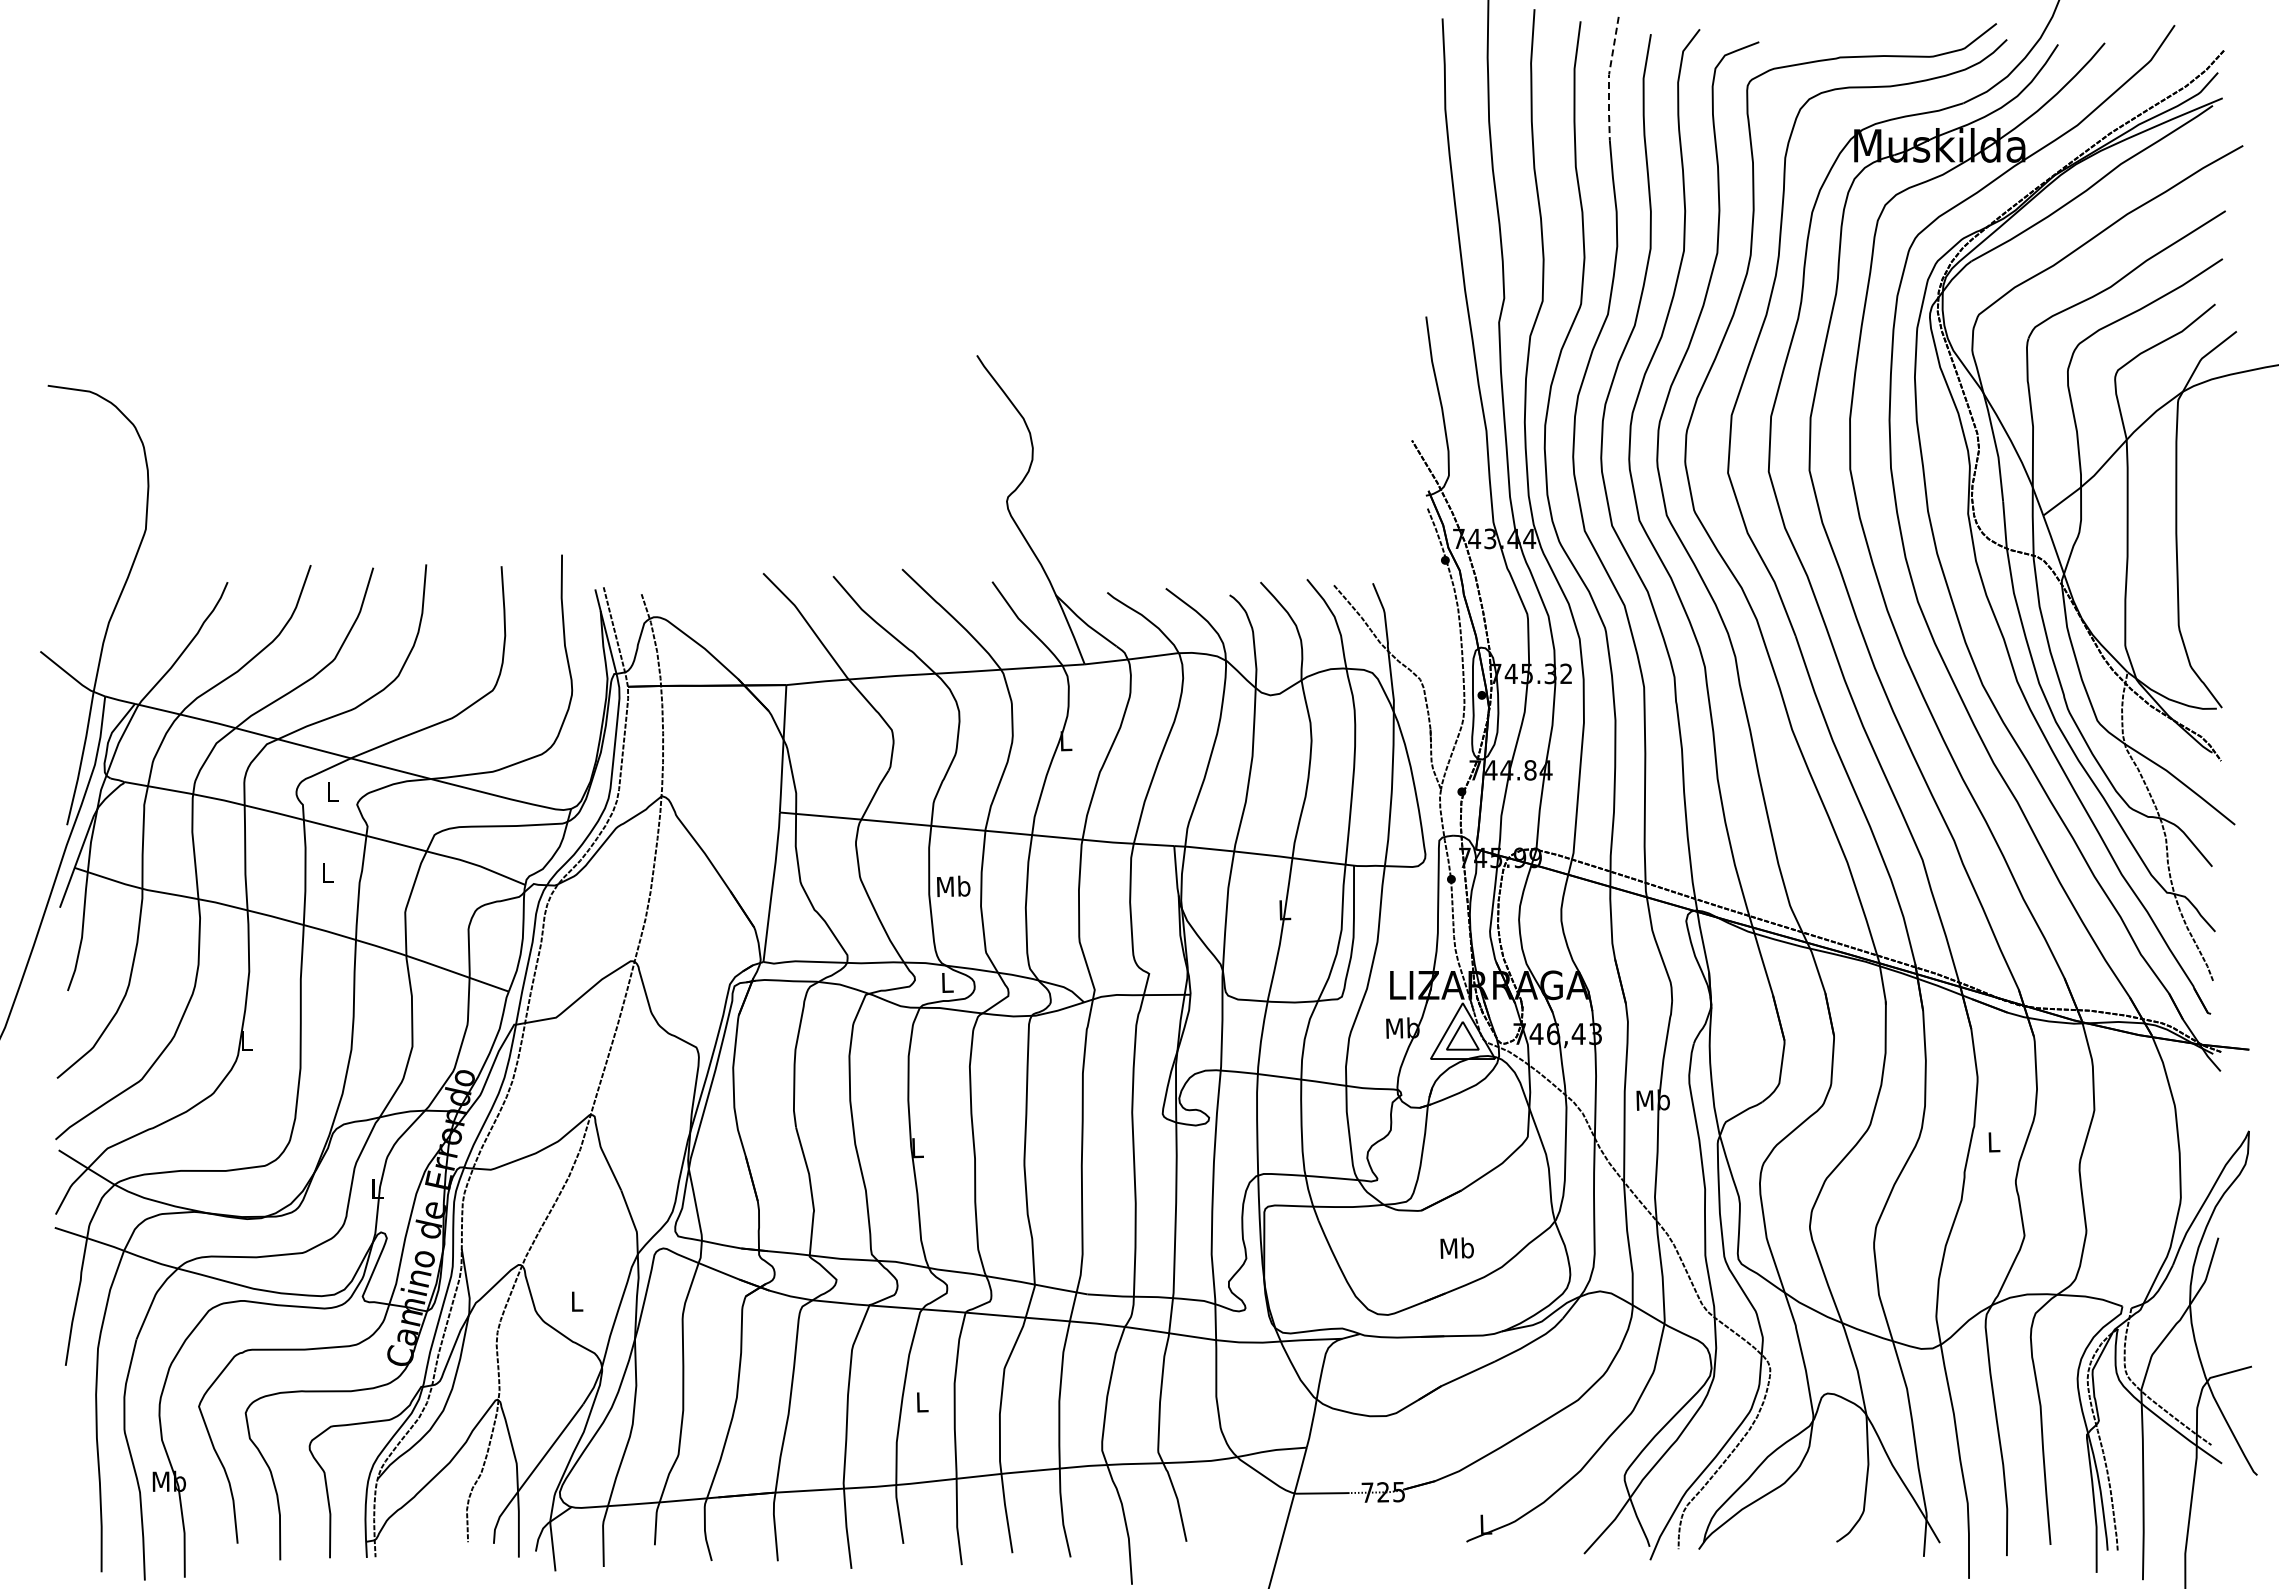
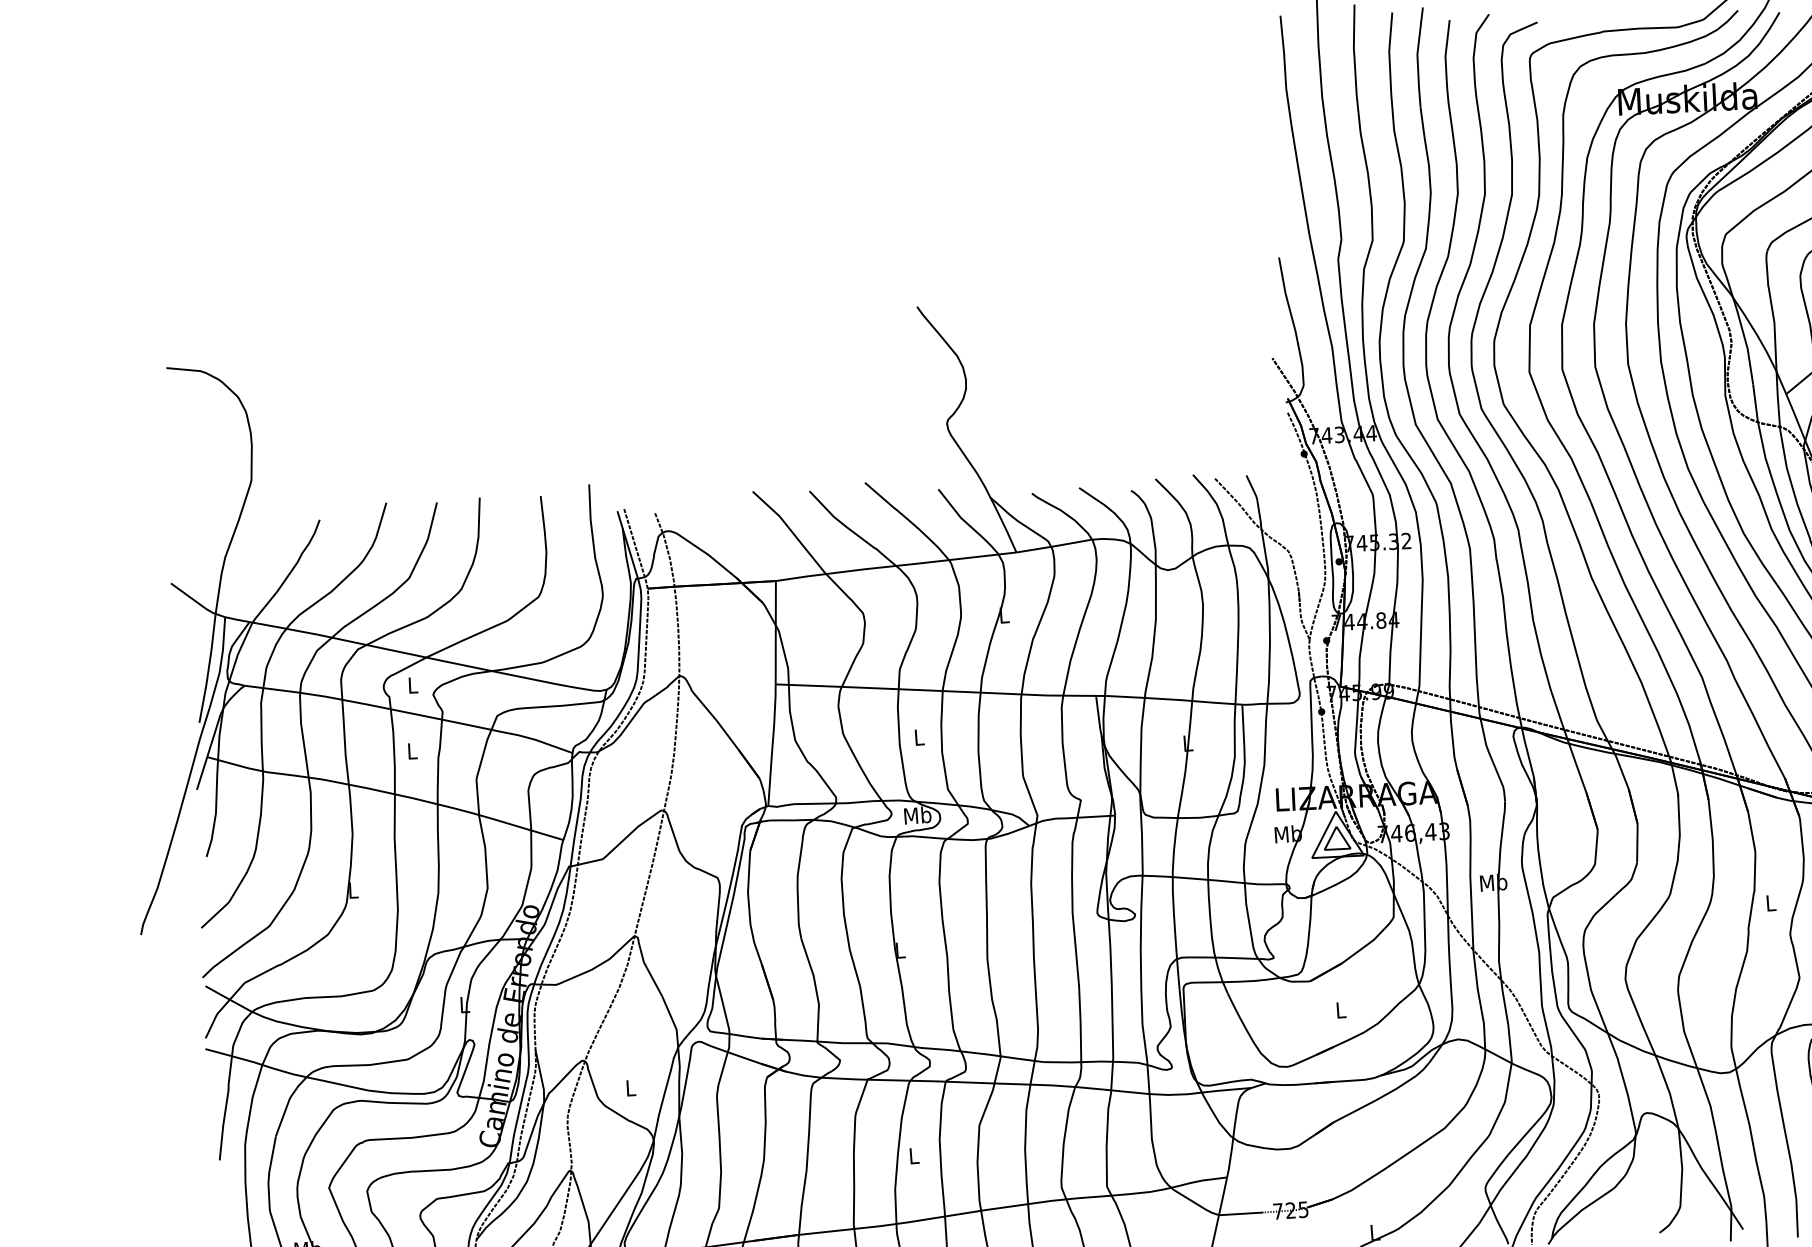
line: (1609, 78) -> (1417, 57), dashed -> solid
text: (953, 886) -> (919, 737), Mb -> L
text: (946, 982) -> (917, 815), L -> Mb
text: (1456, 1247) -> (1340, 1009), Mb -> L

